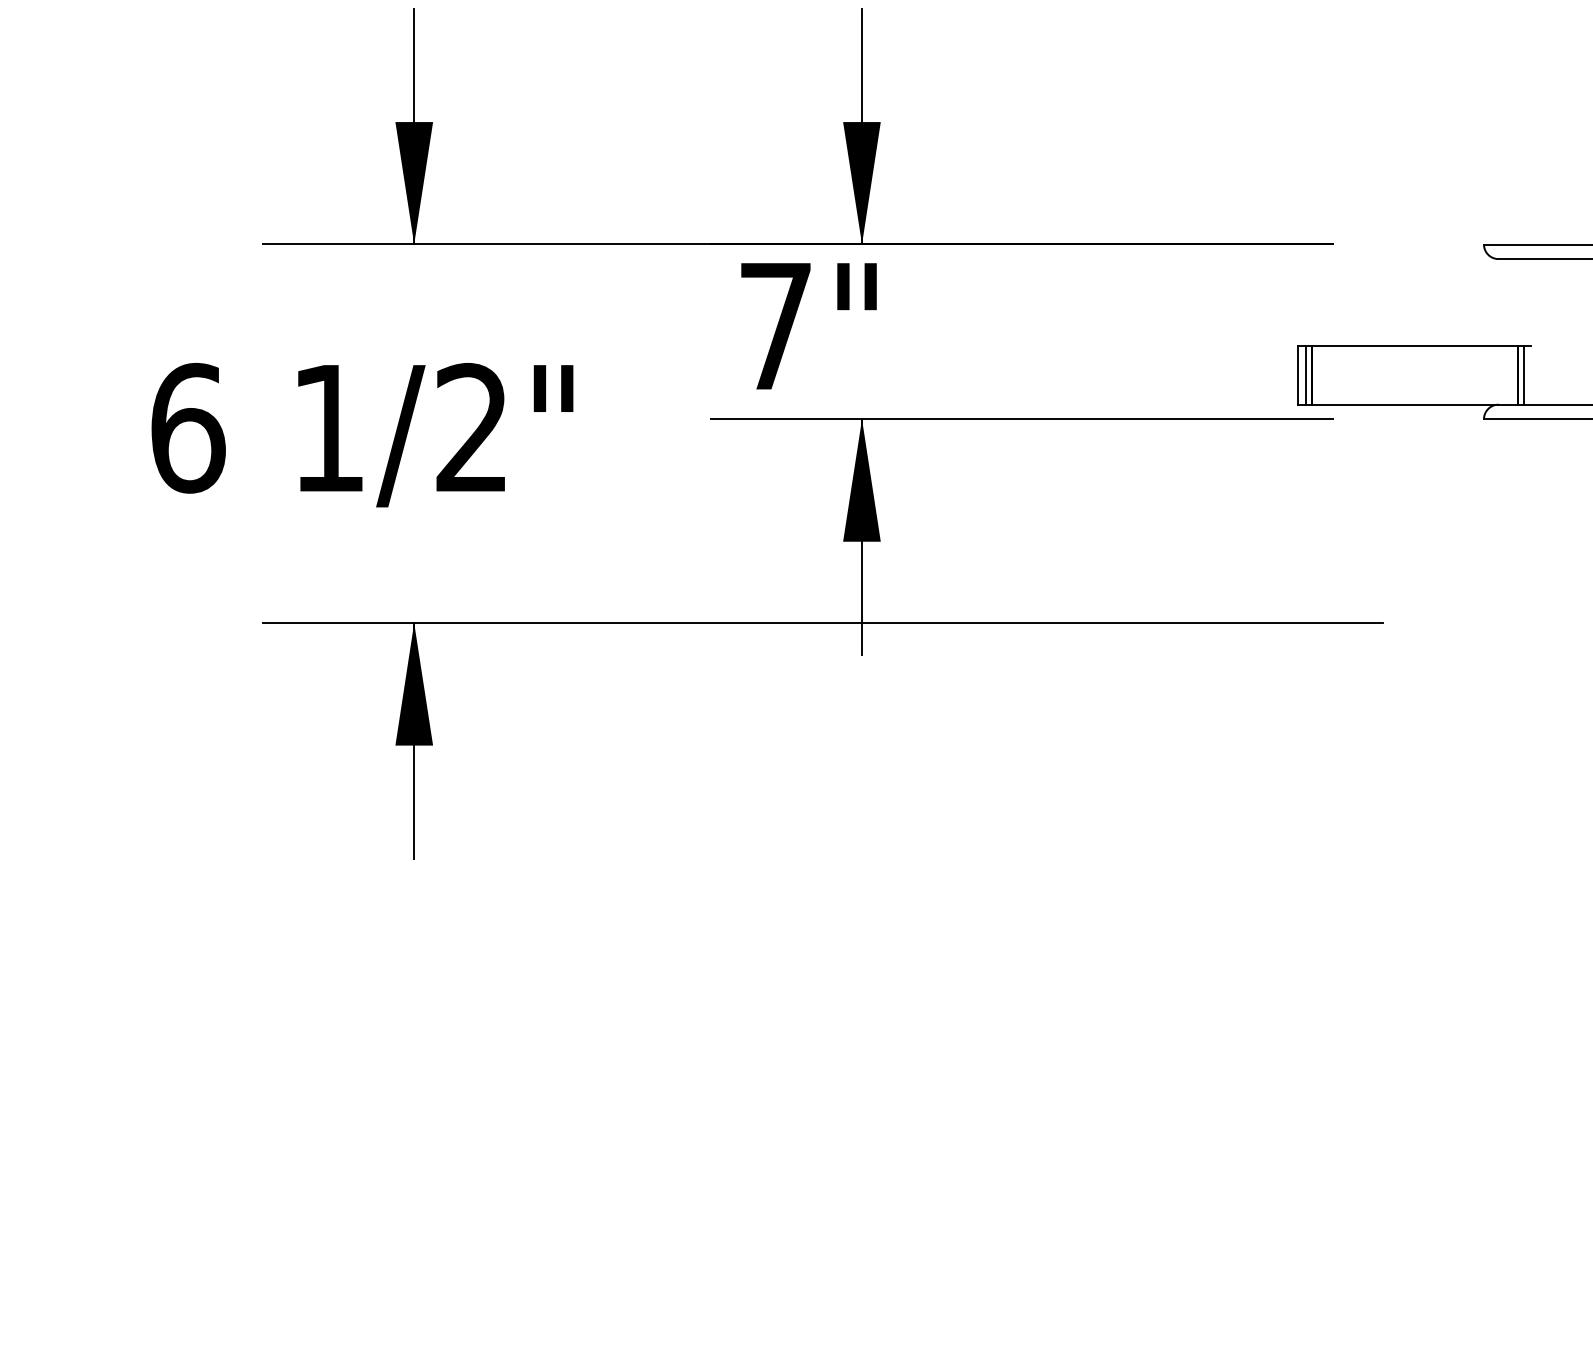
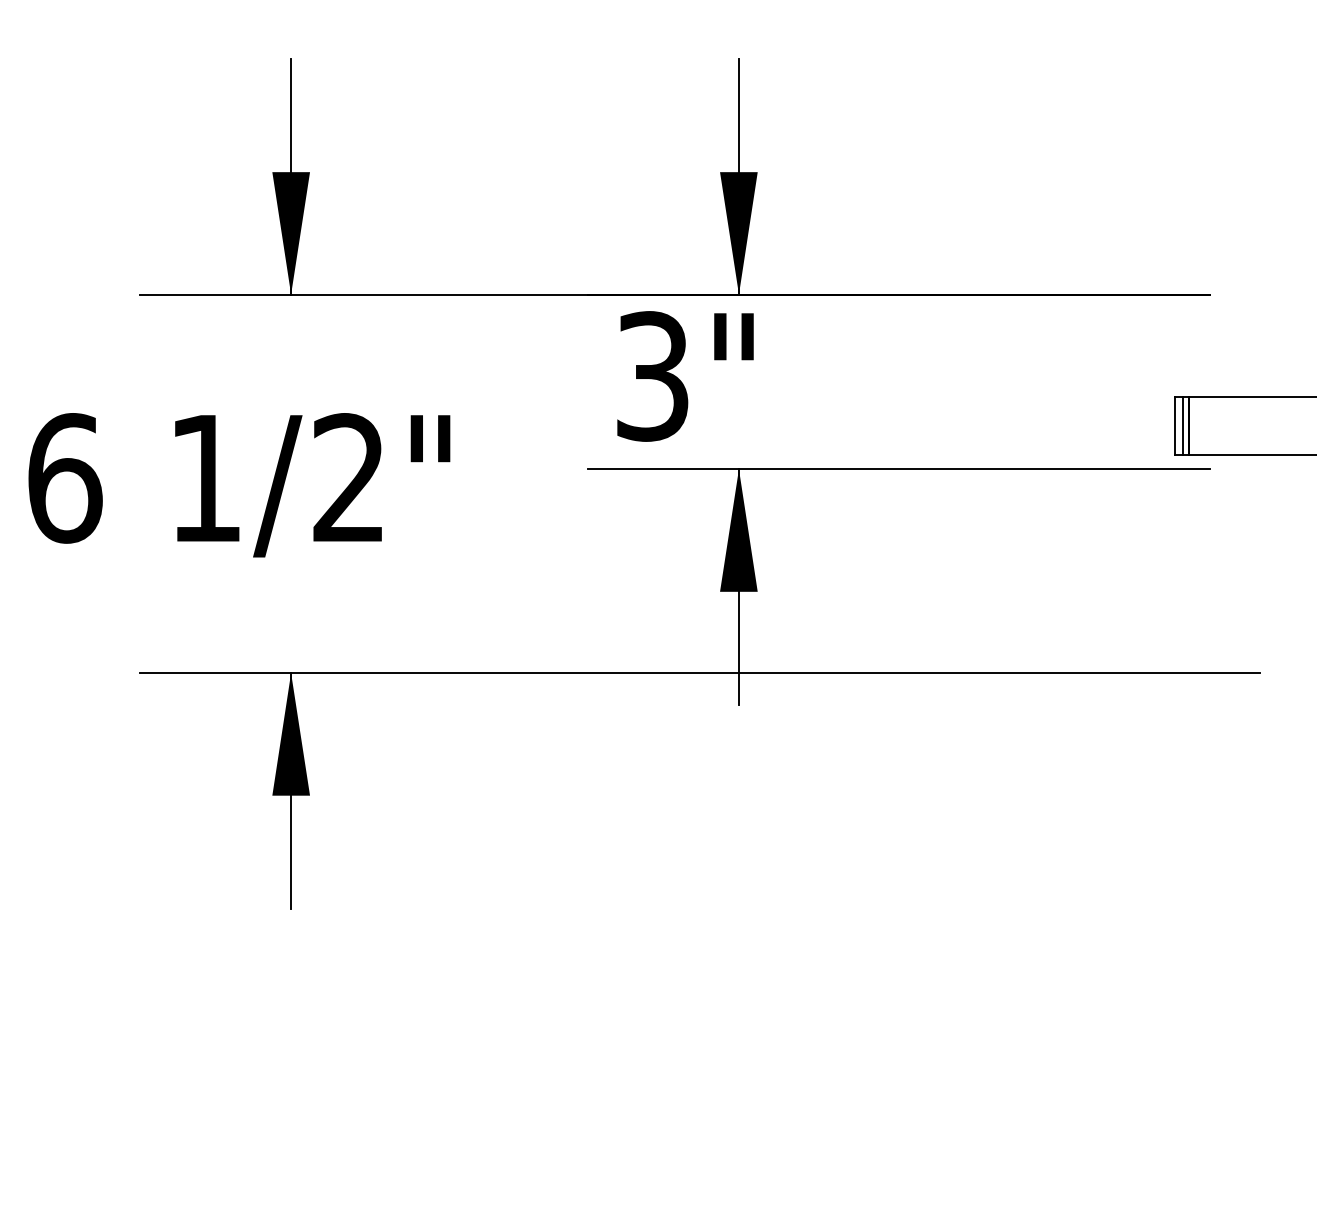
text: (775, 326) -> (652, 376), 7" -> 3"

